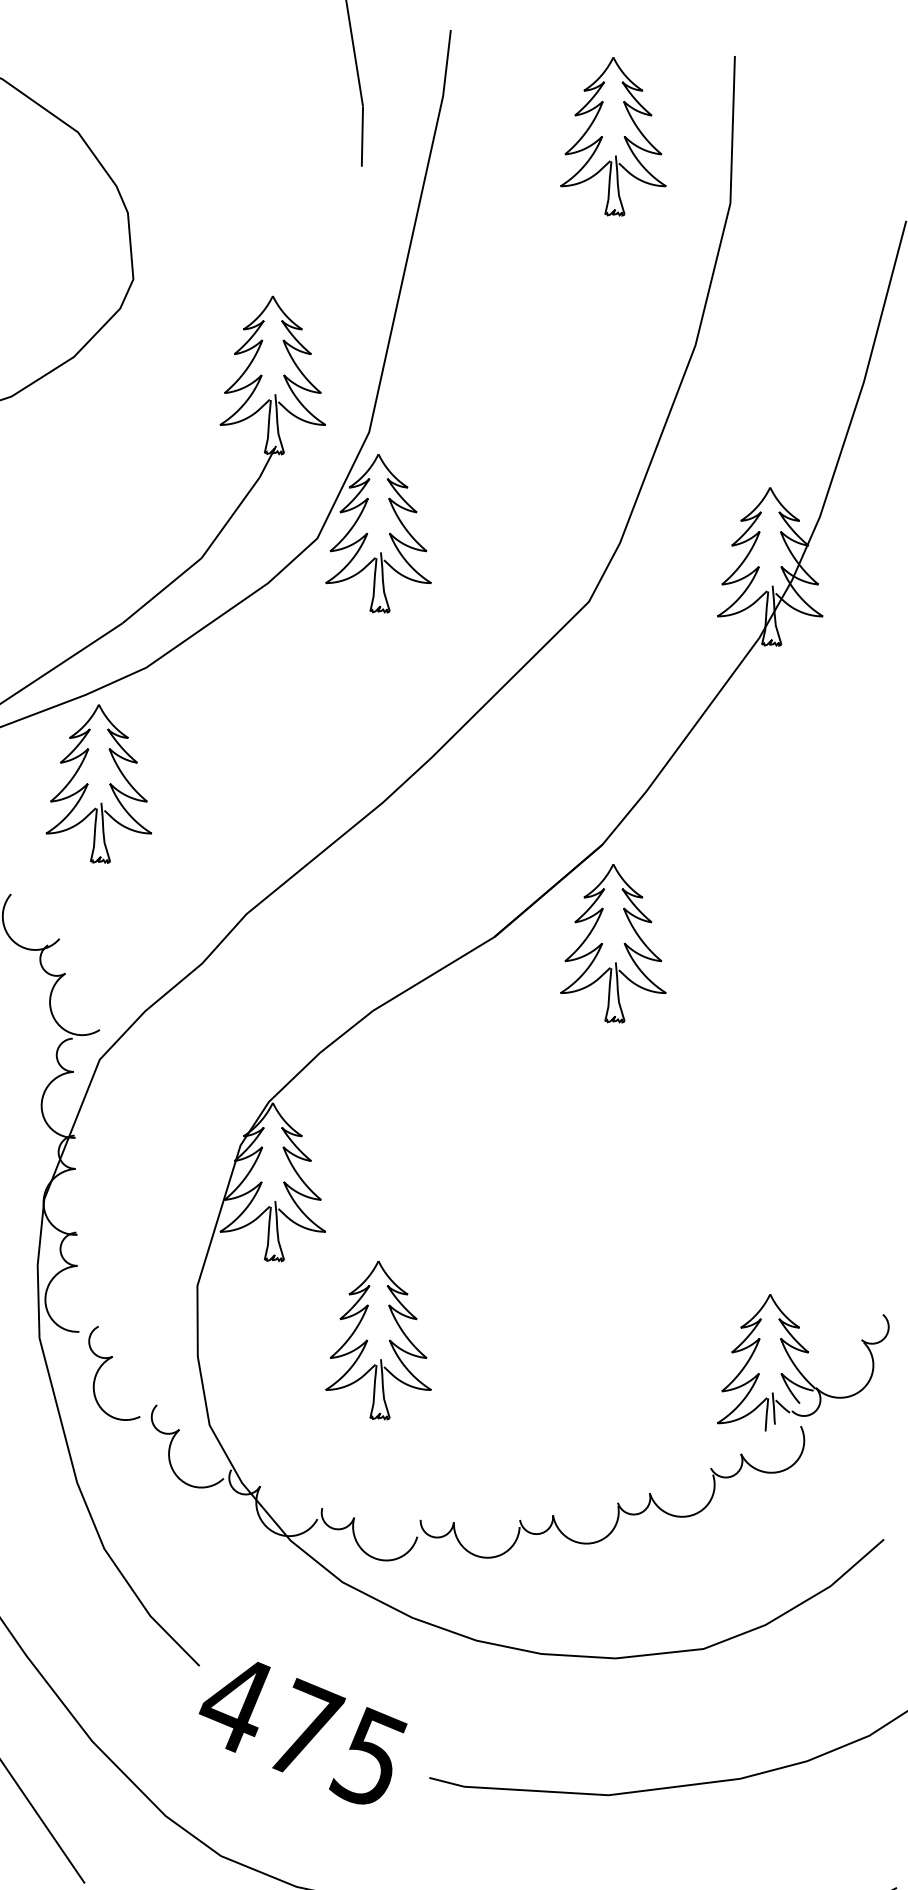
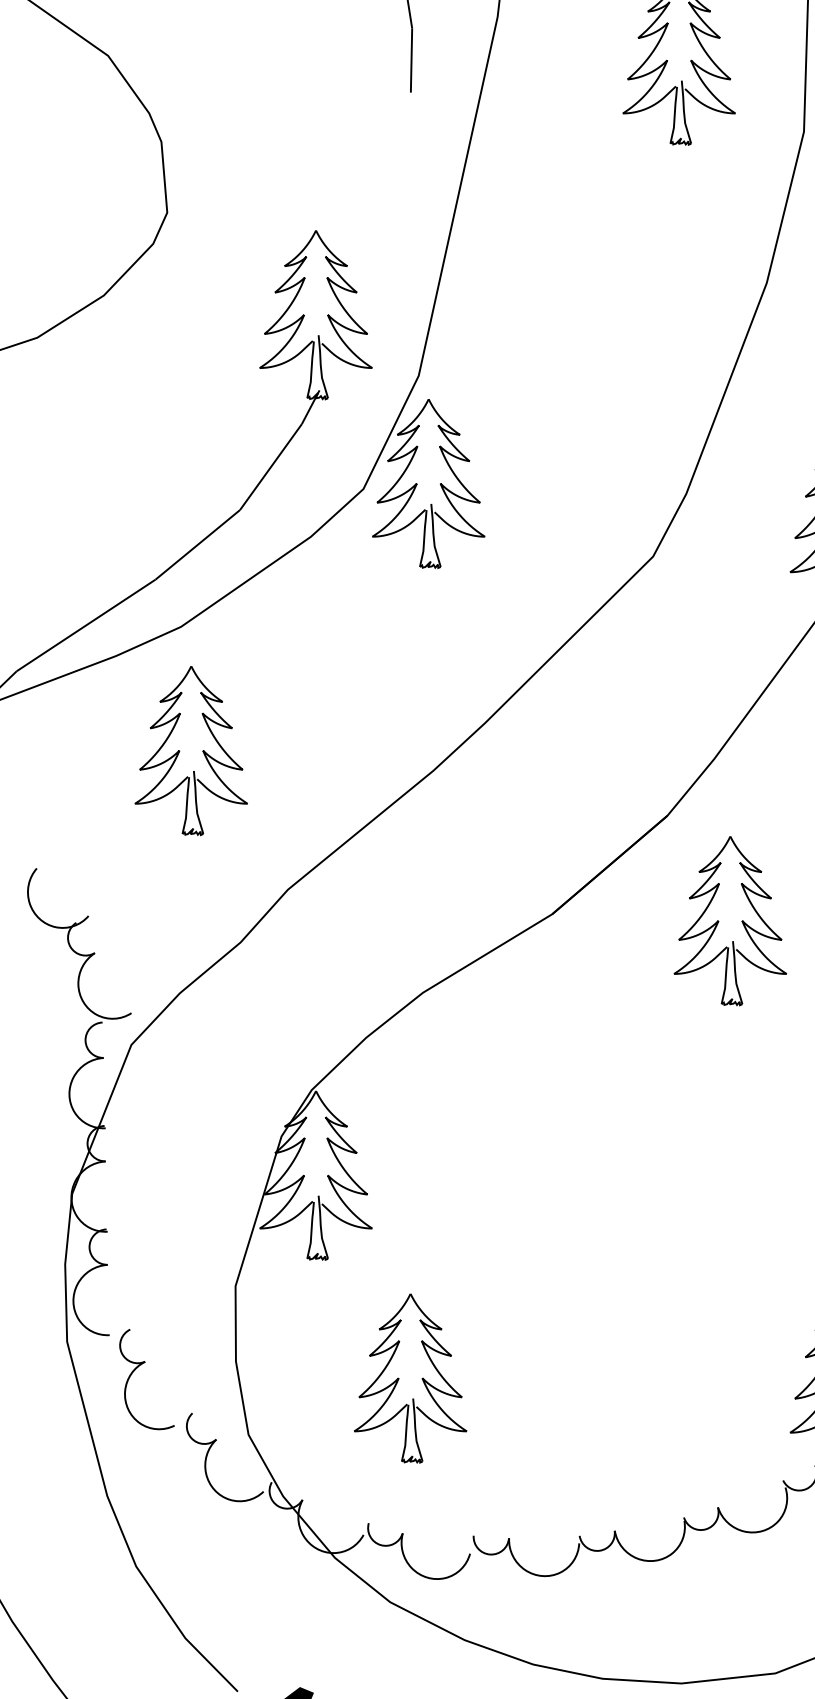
part: (98, 783) -> (190, 750), moved
part: (613, 943) -> (730, 921), moved
part: (378, 1340) -> (410, 1378), moved

